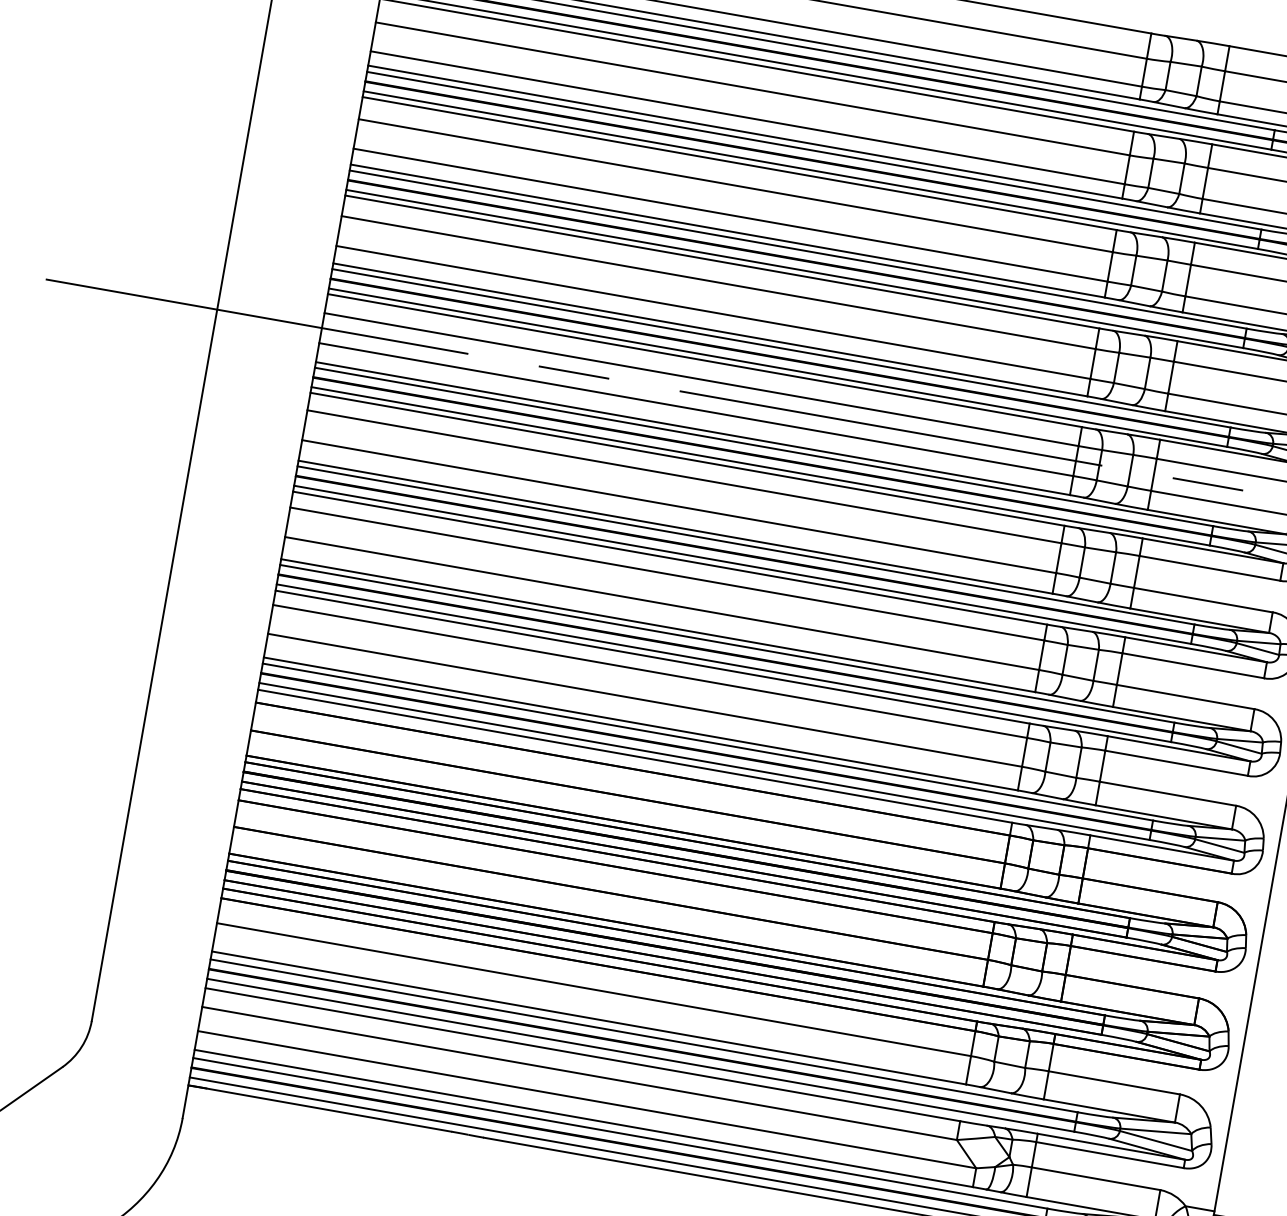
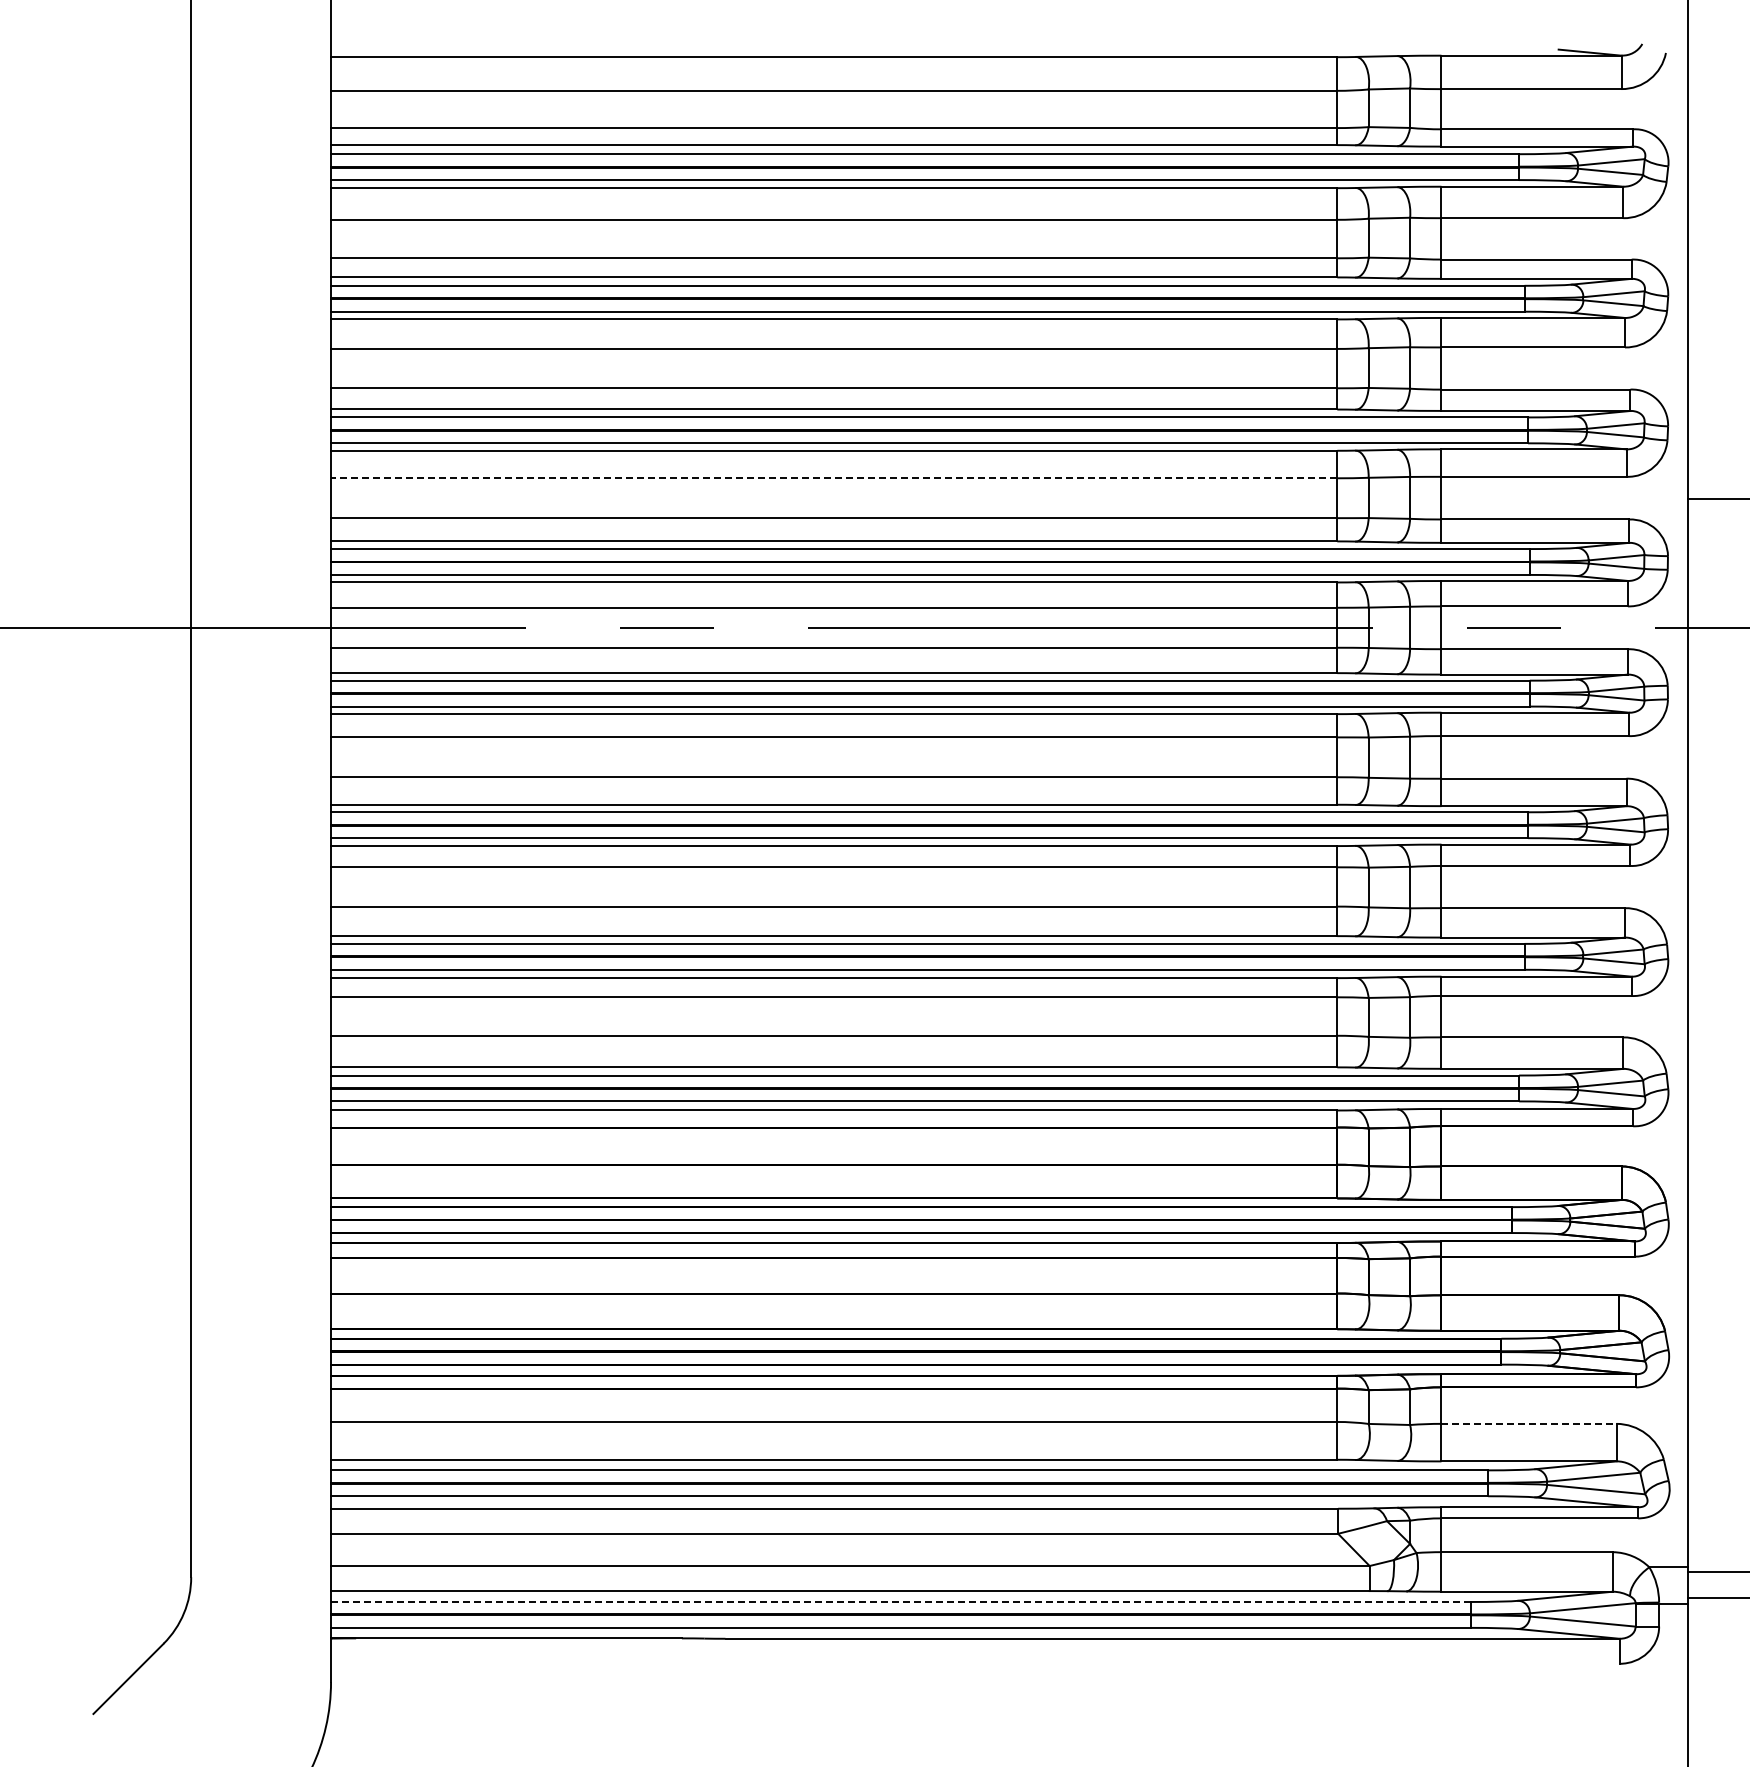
line: (718, 282) -> (833, 478), solid -> dashed
line: (1114, 1082) -> (1528, 1423), solid -> dashed
line: (620, 1133) -> (901, 1601), solid -> dashed

